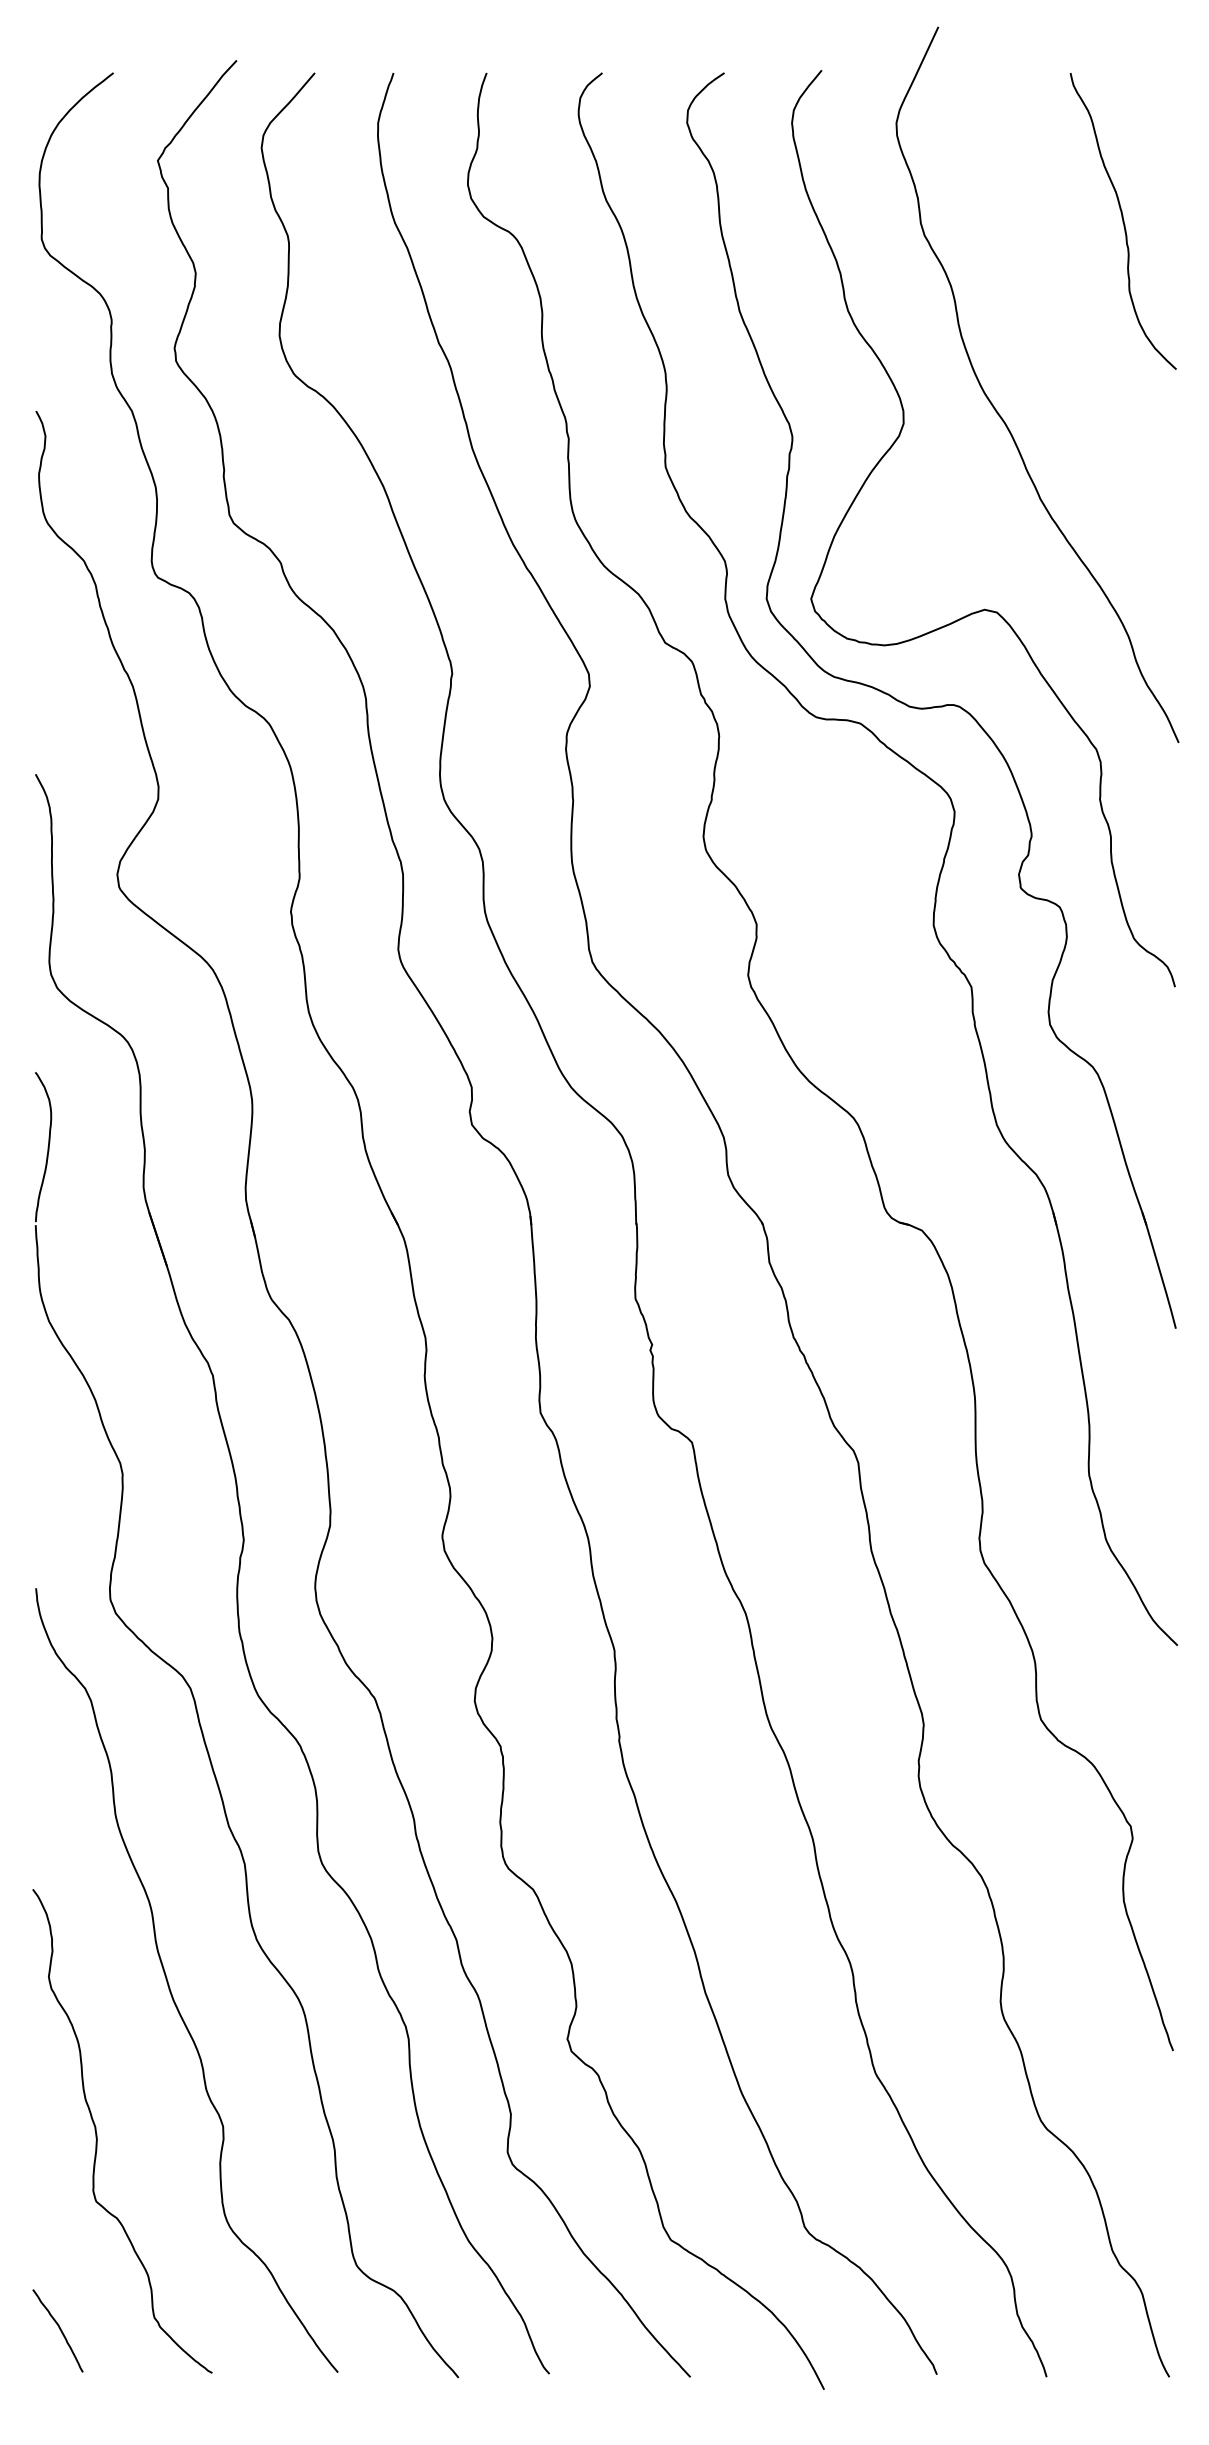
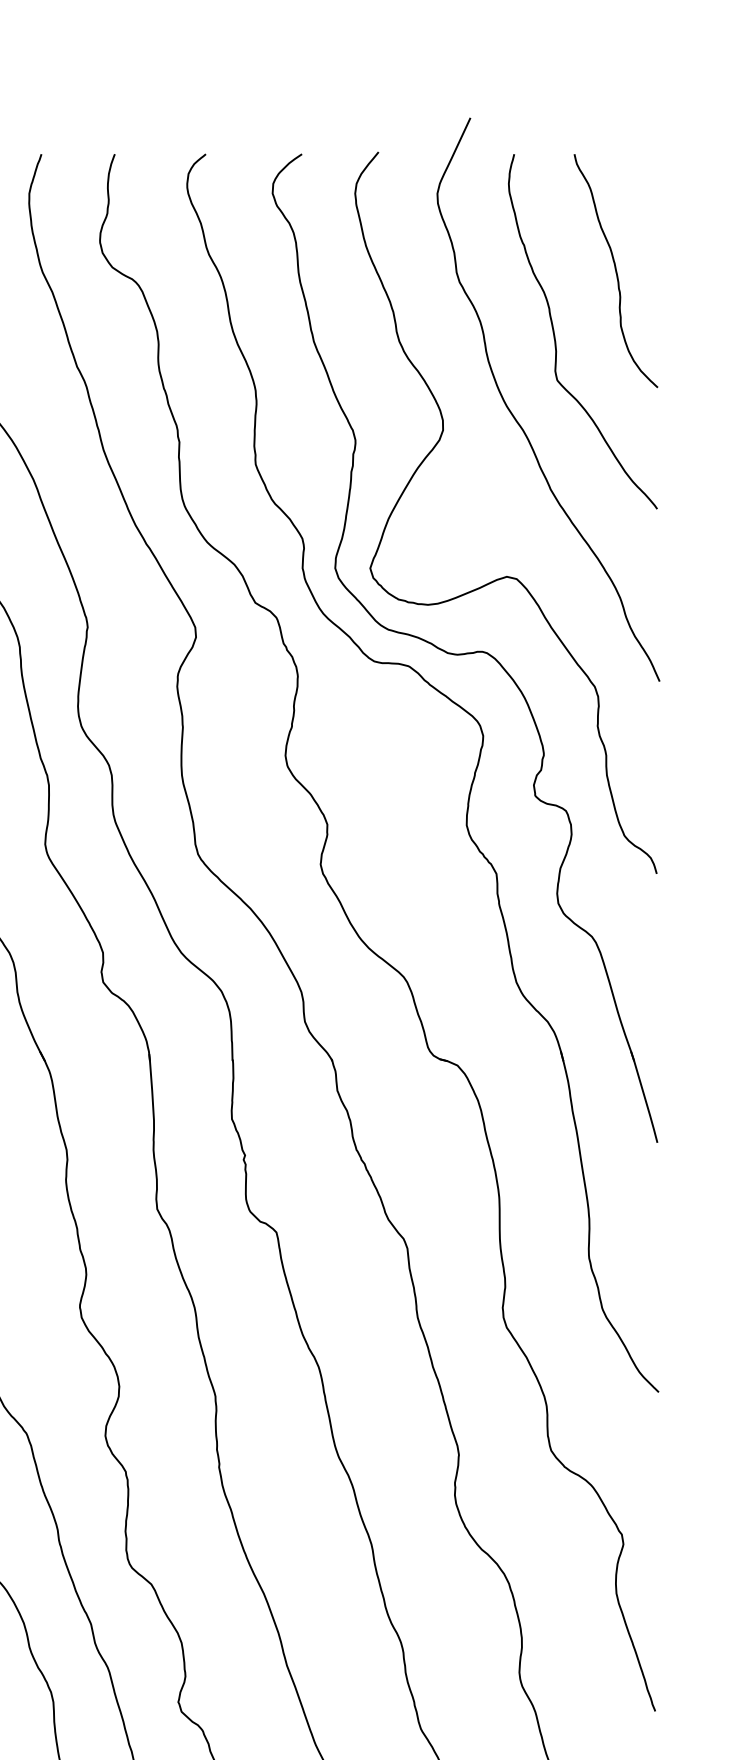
curve: (1046, 305) -> (555, 337), added

